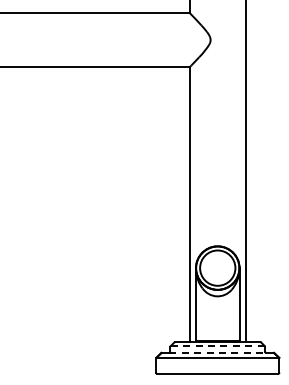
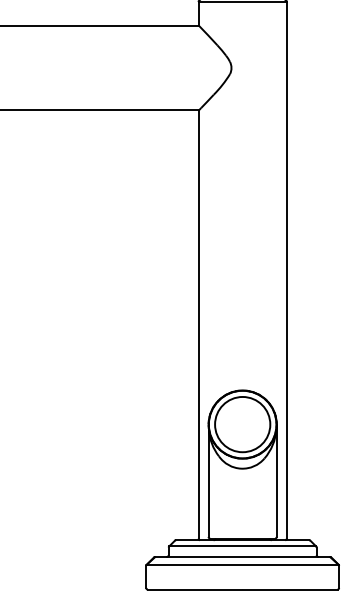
line: (217, 346) -> (242, 547), dashed -> solid
line: (218, 352) -> (243, 556), dashed -> solid

